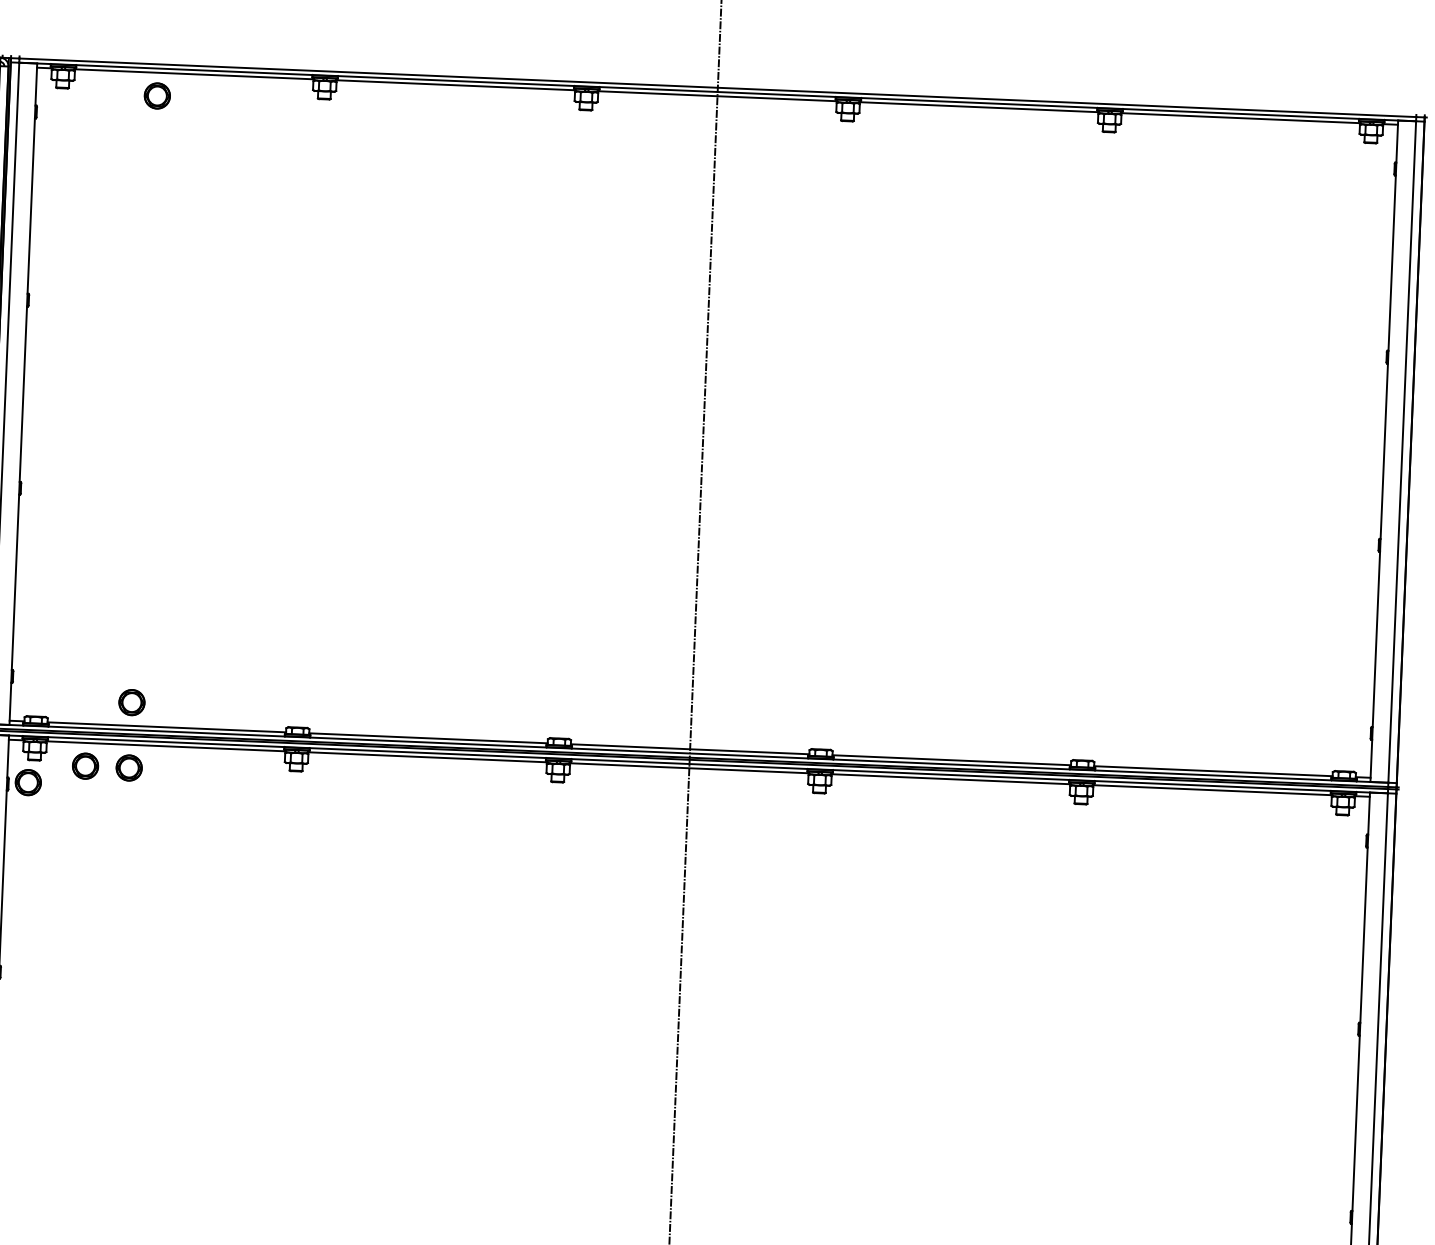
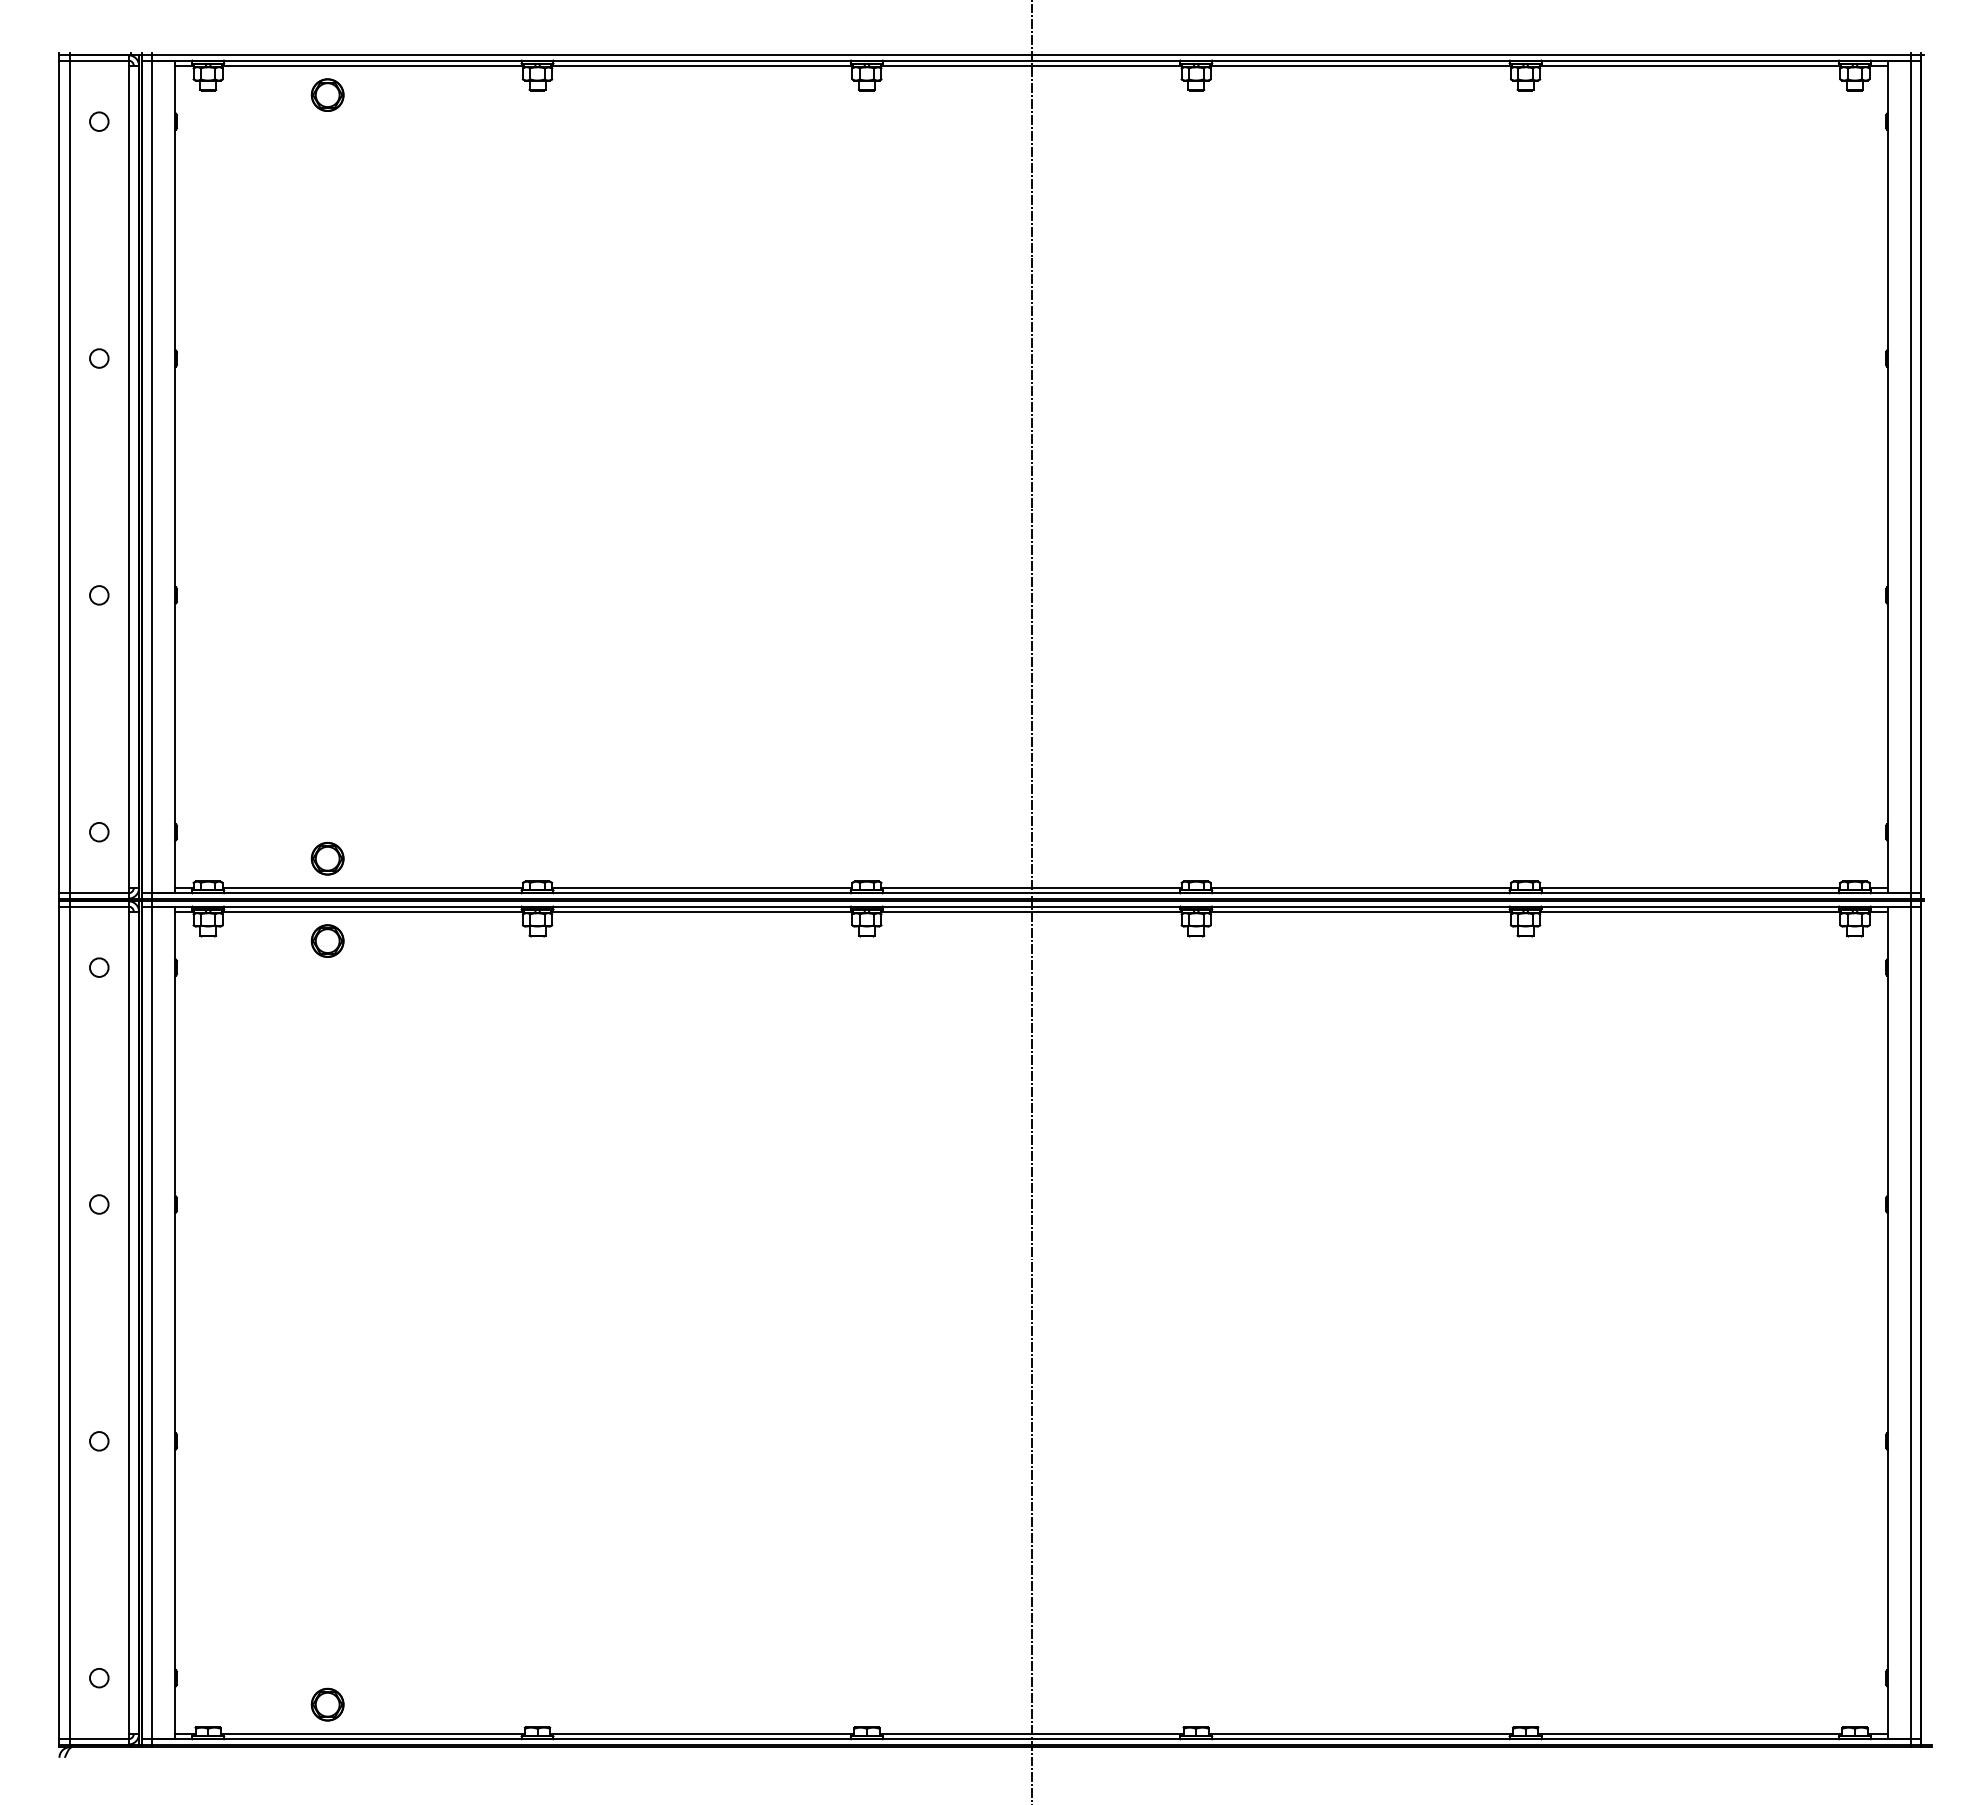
part: (85, 765) -> (272, 940), removed
part: (28, 782) -> (201, 964), removed

